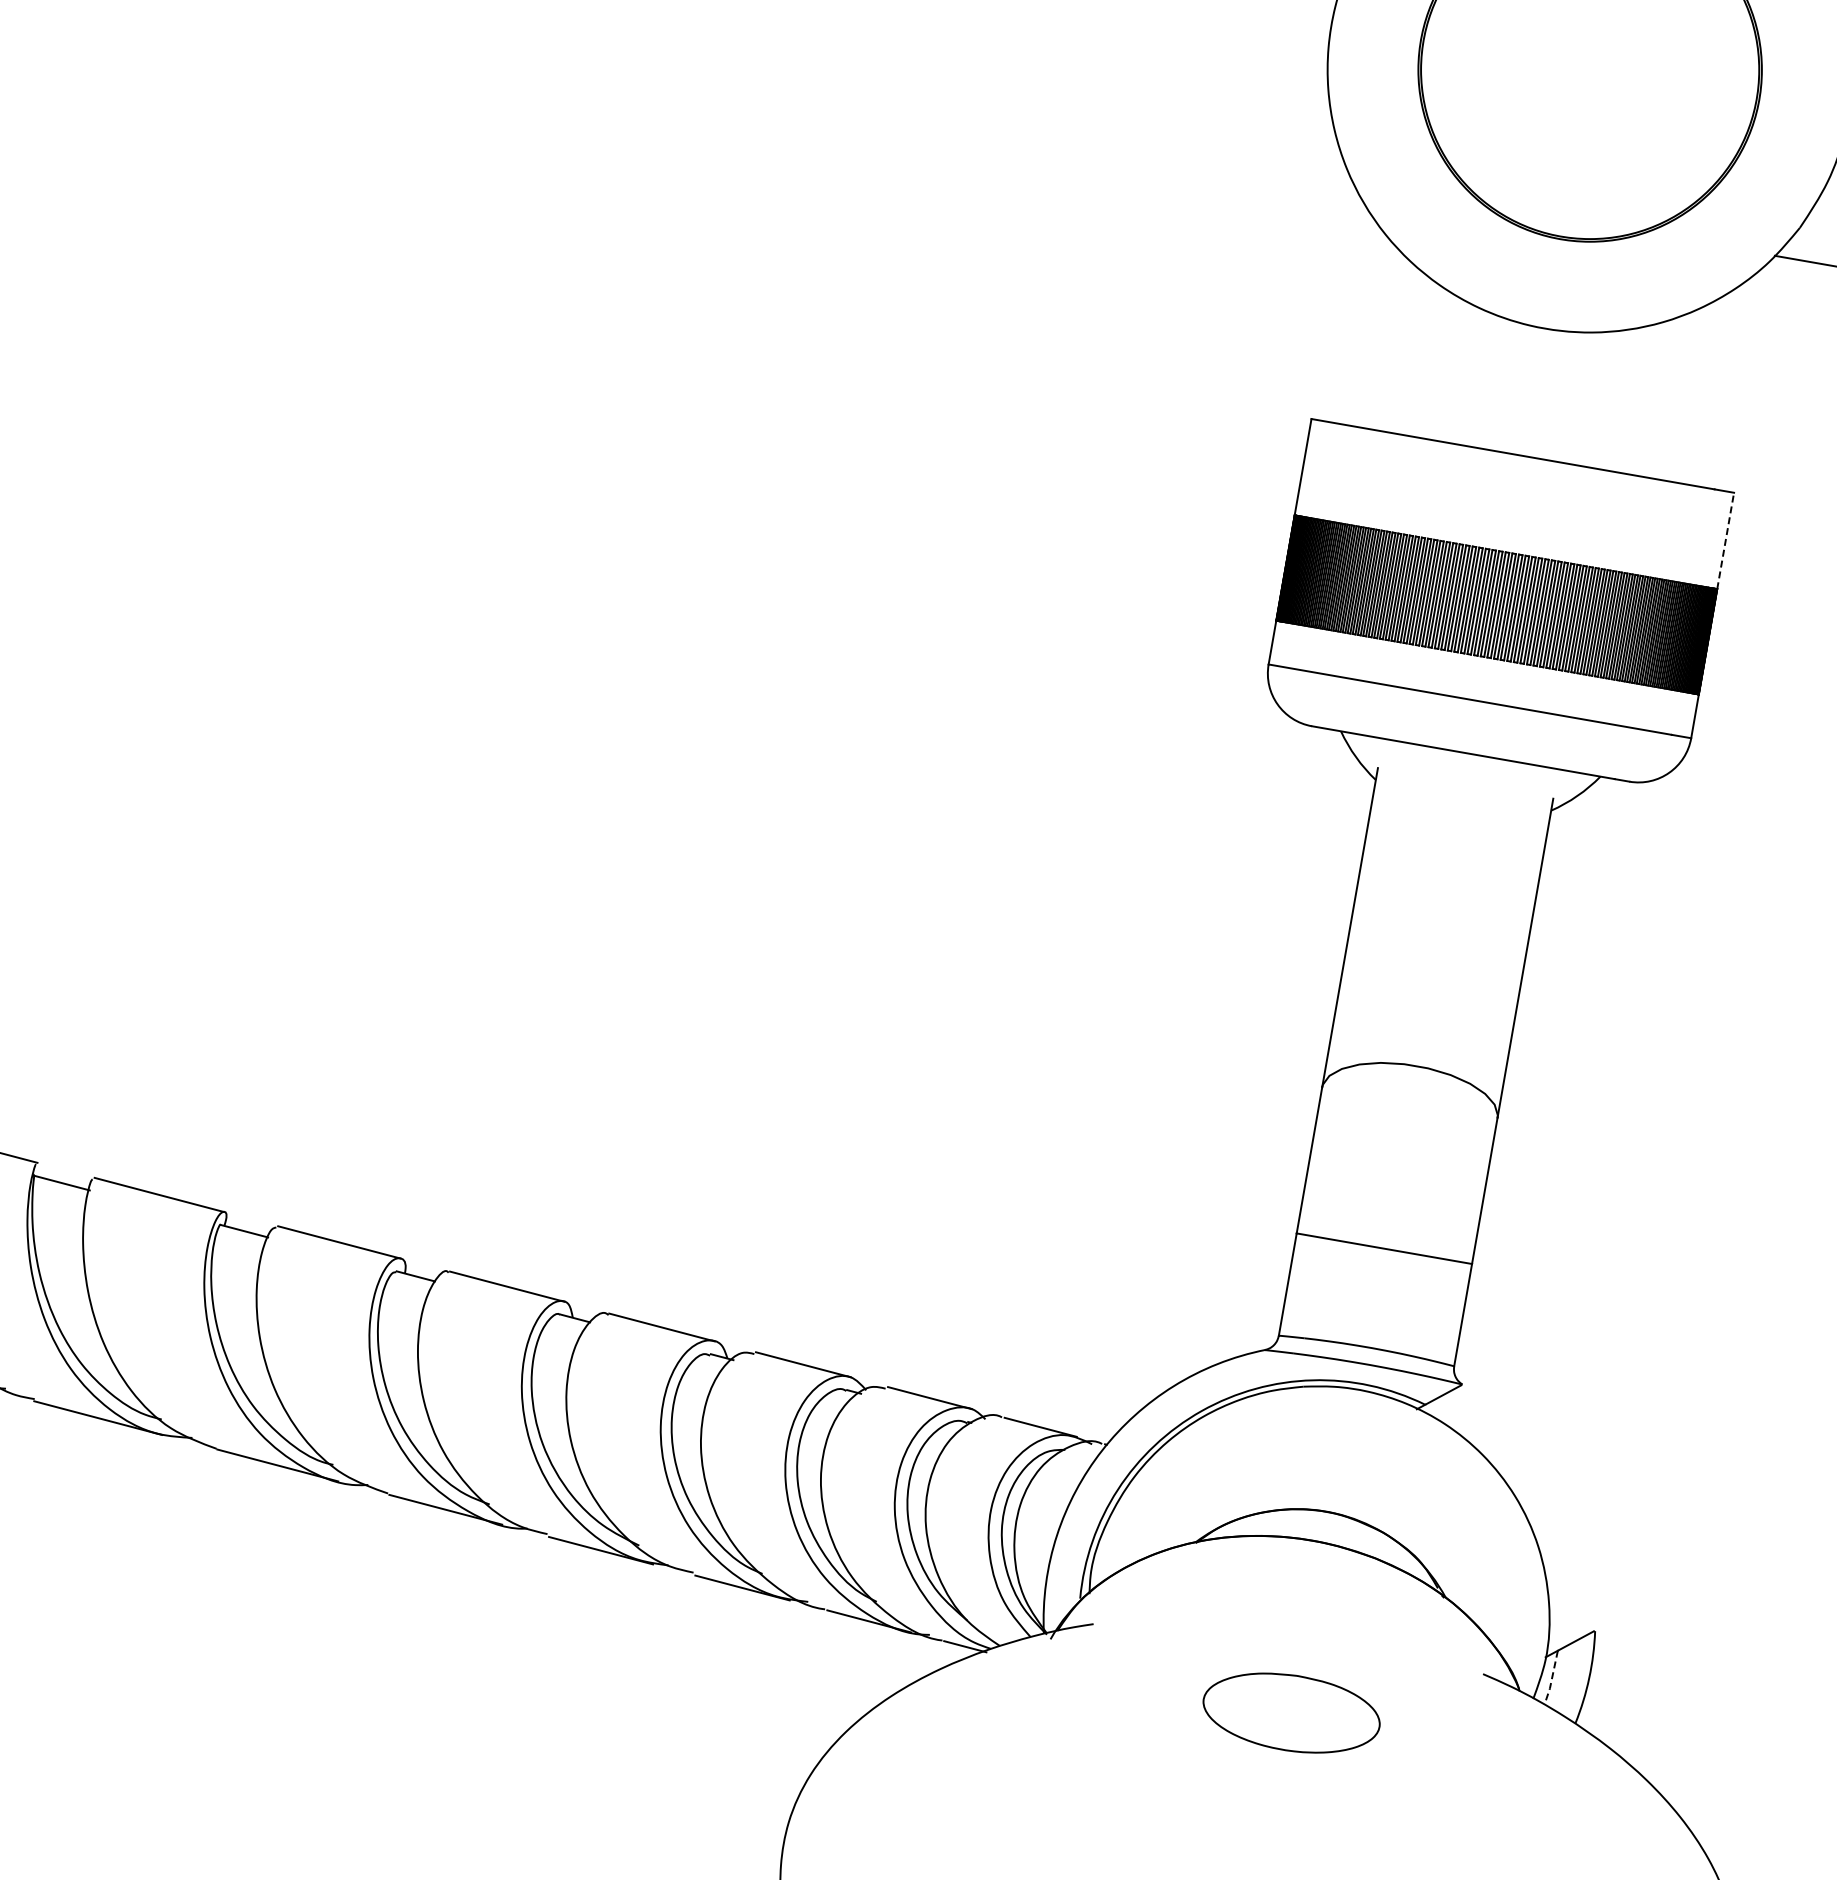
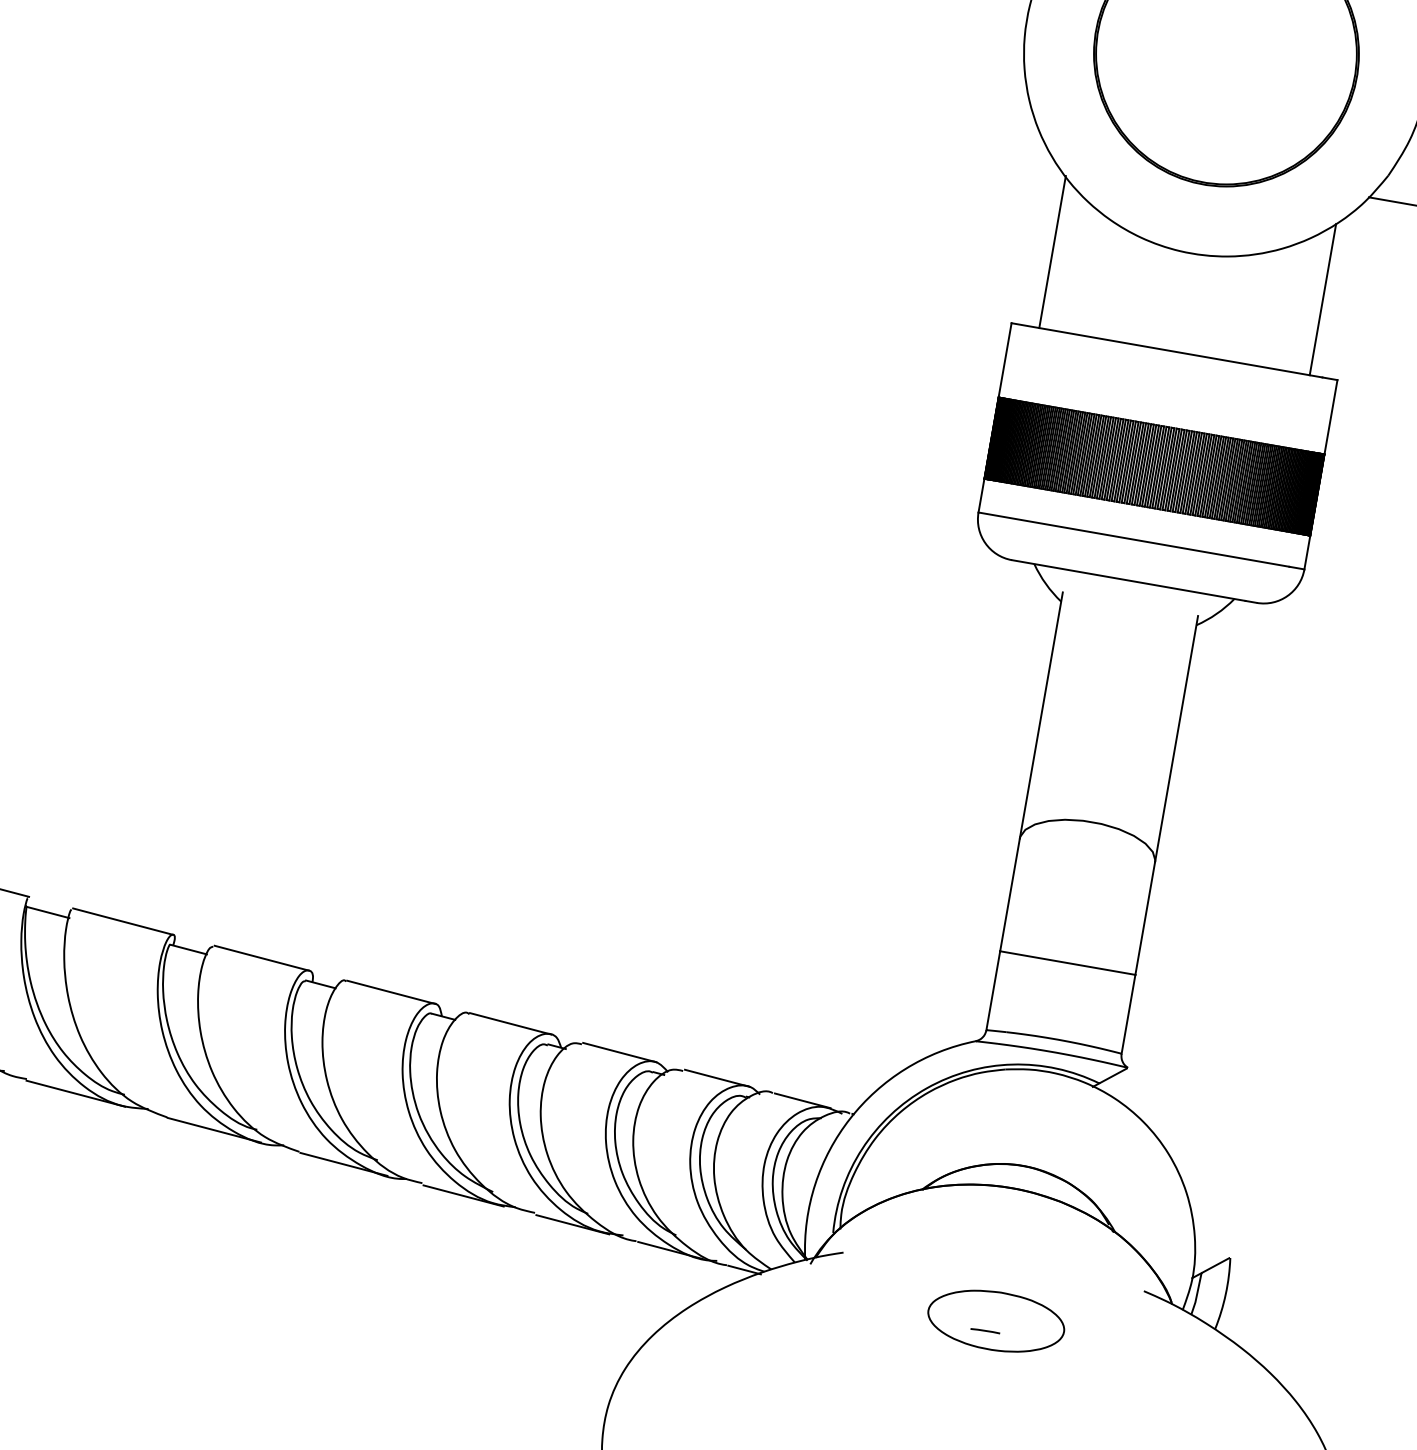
line: (1364, 326) -> (1052, 251), added
line: (1715, 388) -> (1323, 299), added
line: (1725, 540) -> (1330, 416), dashed -> solid
line: (1551, 1678) -> (1196, 1294), dashed -> solid
line: (1277, 1725) -> (985, 1330), added

